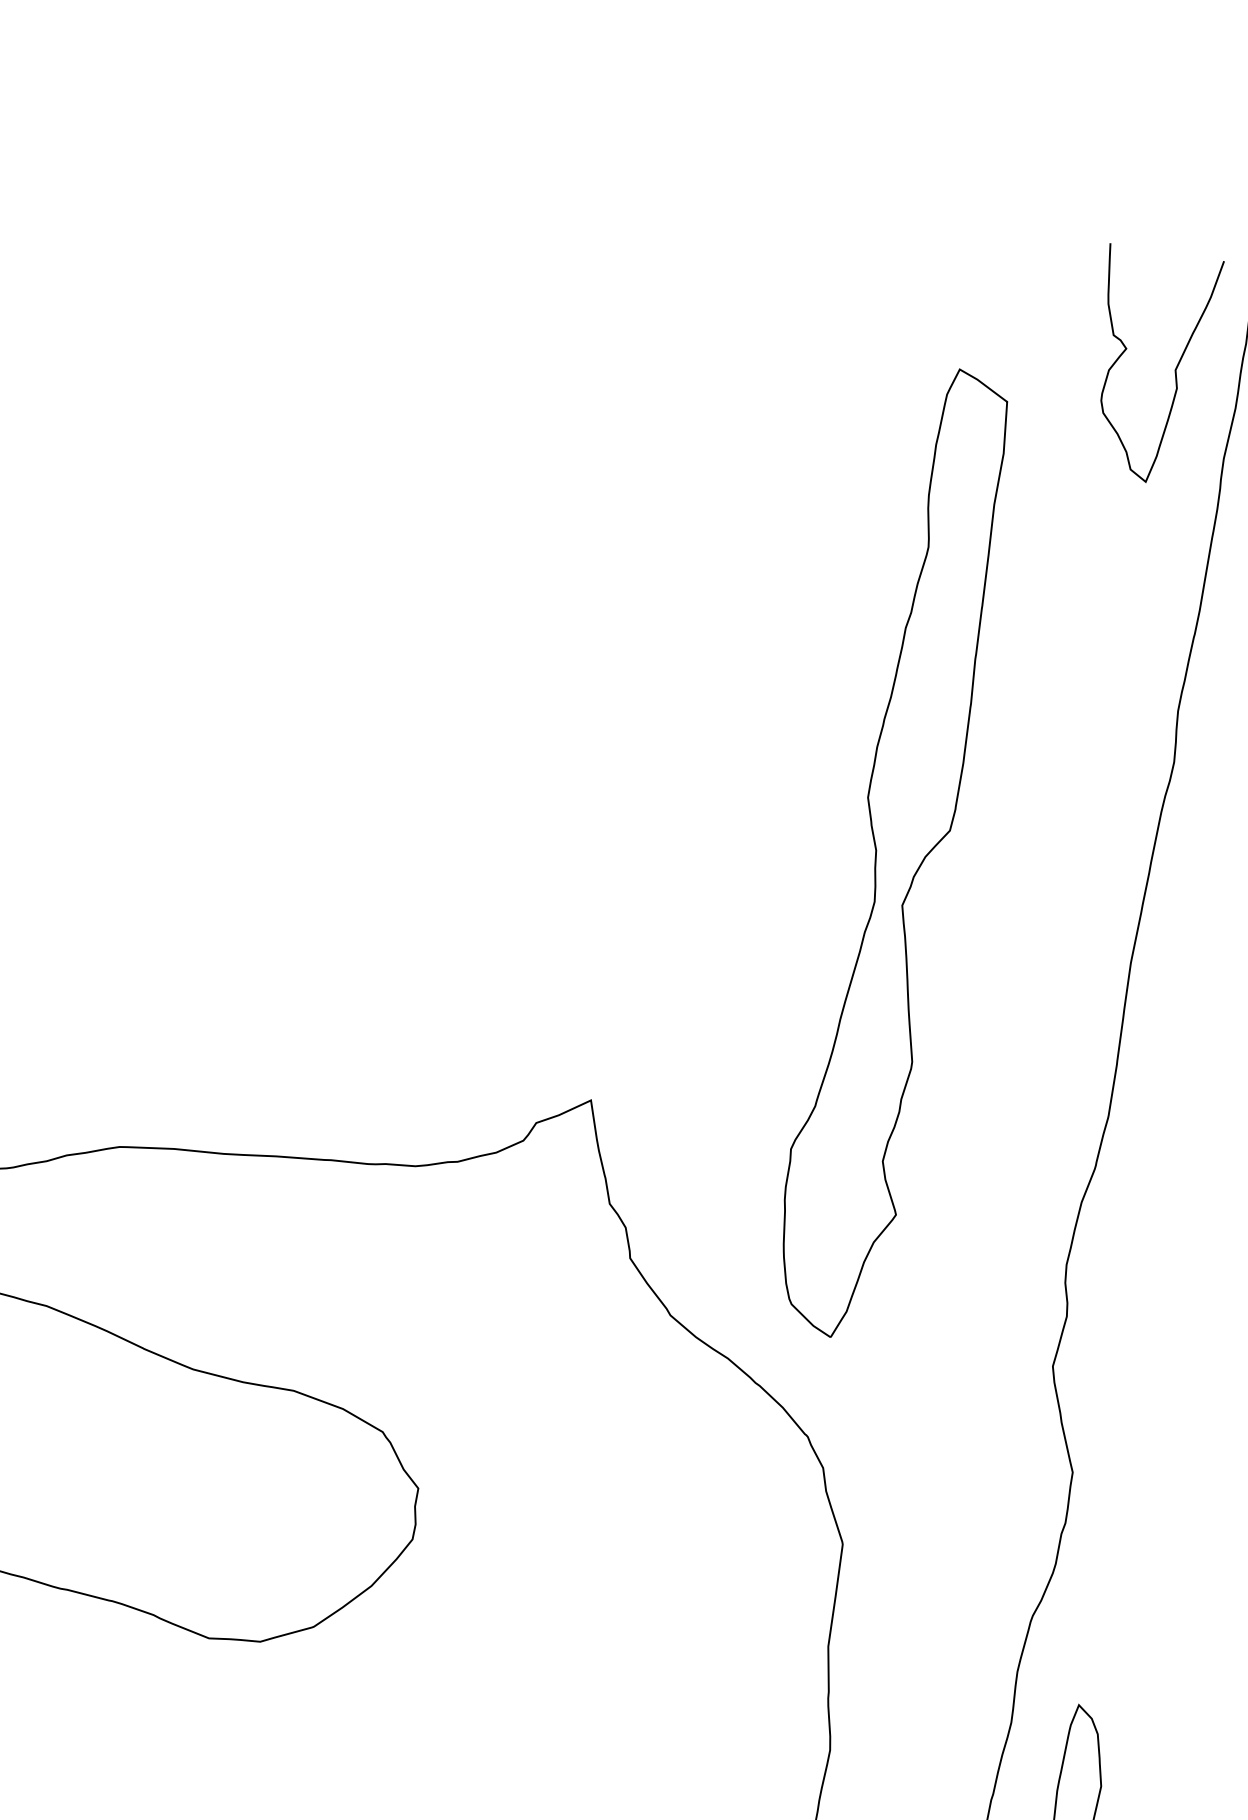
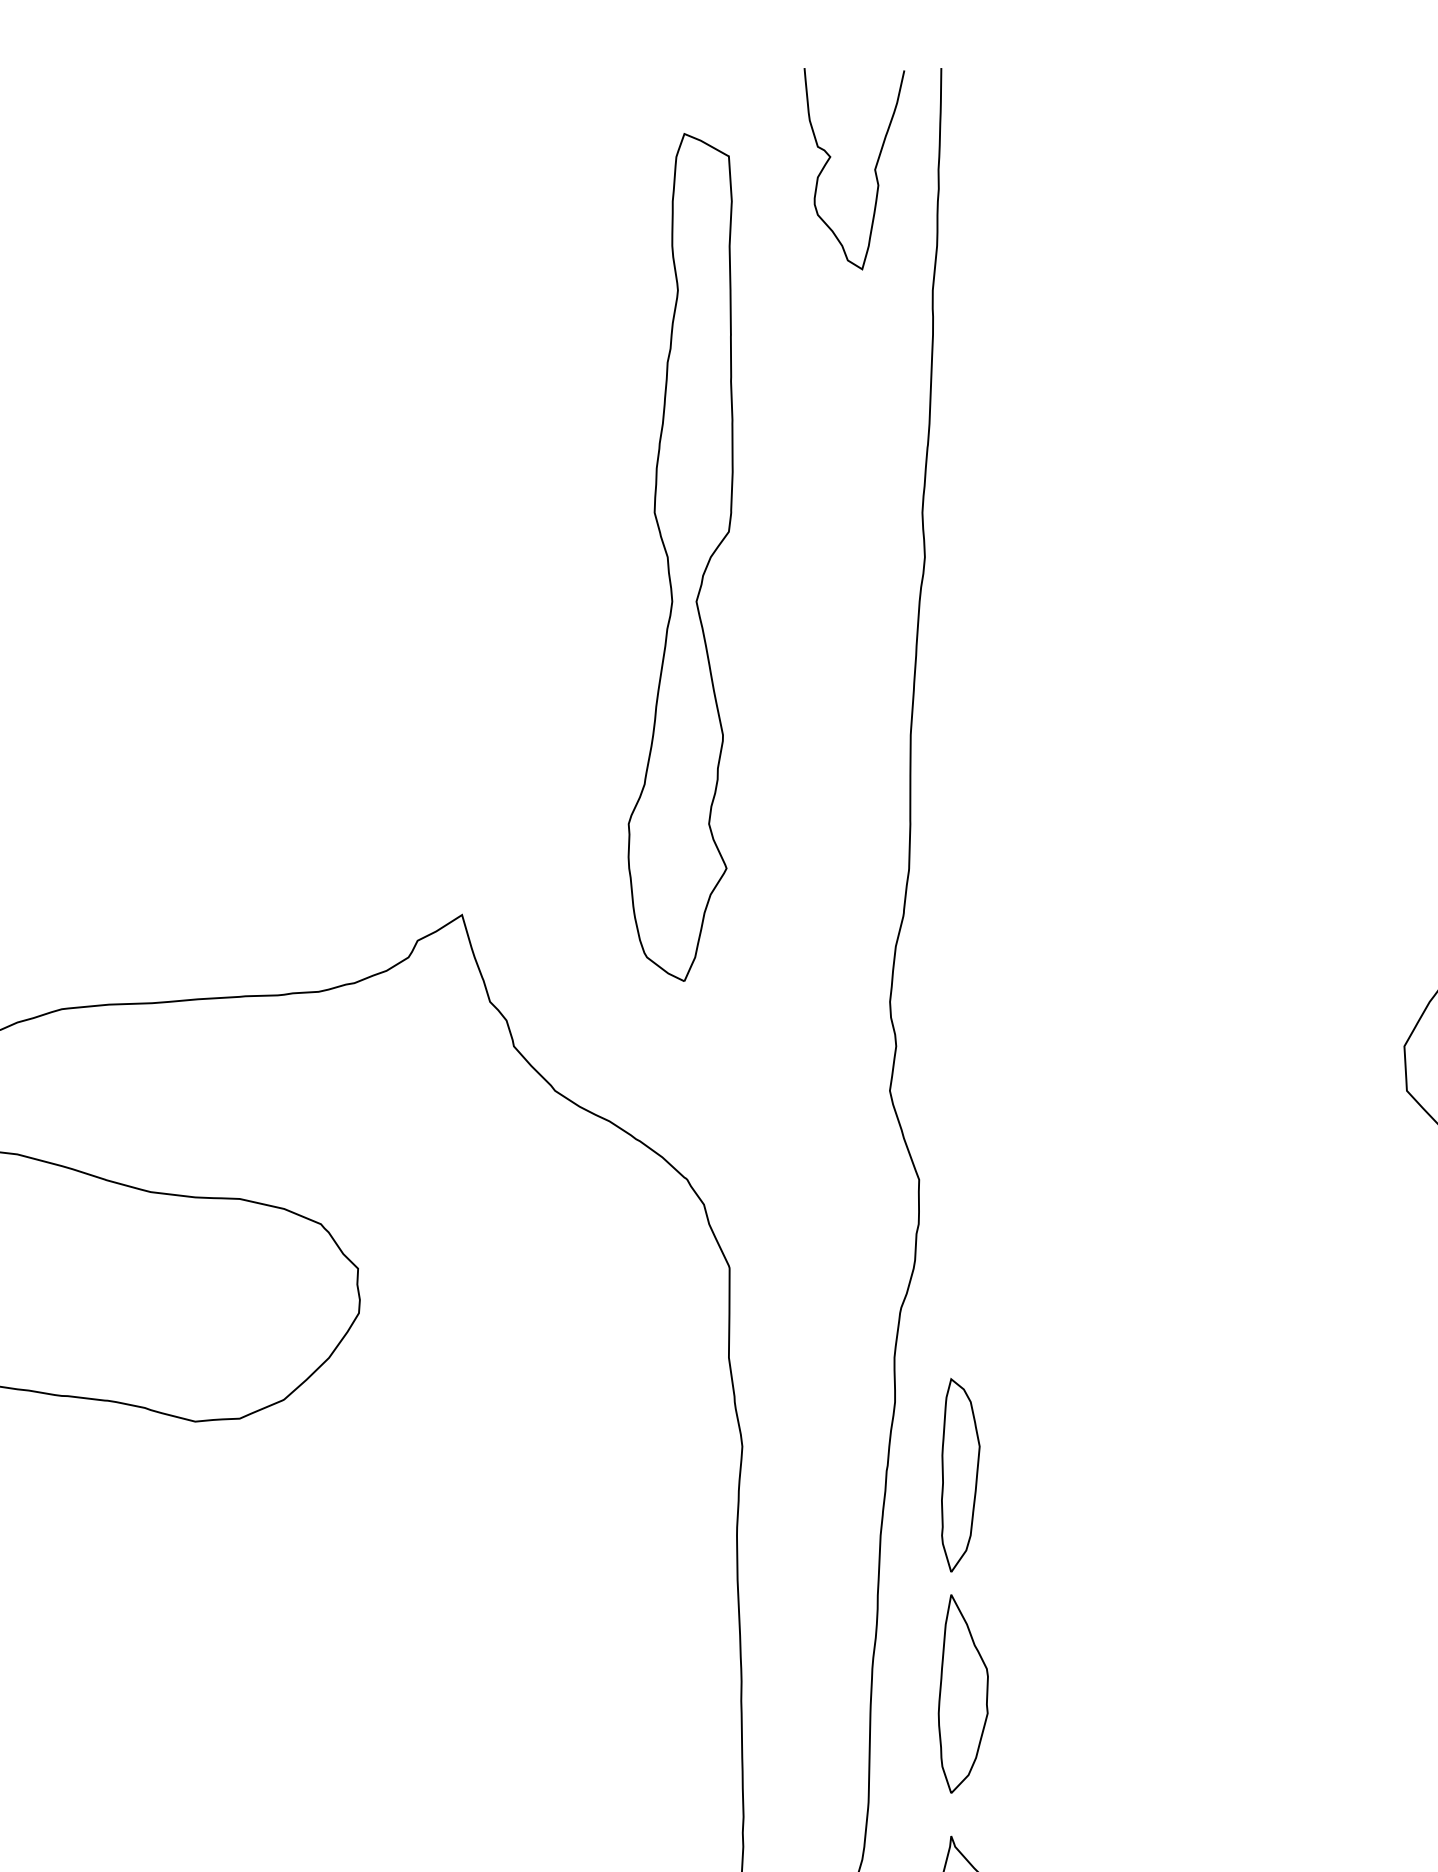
curve: (1174, 369) -> (874, 169), moved
part: (890, 852) -> (680, 557), moved

